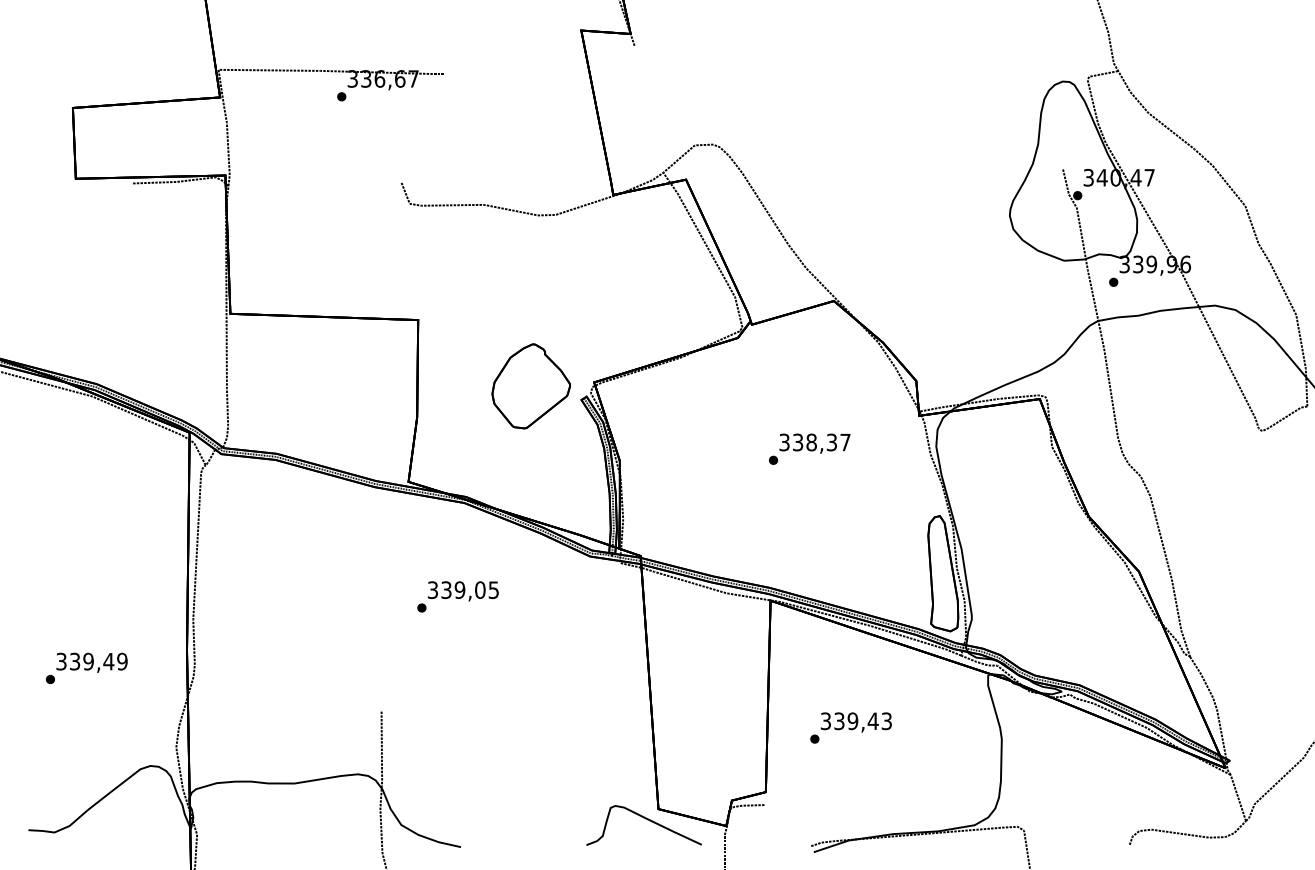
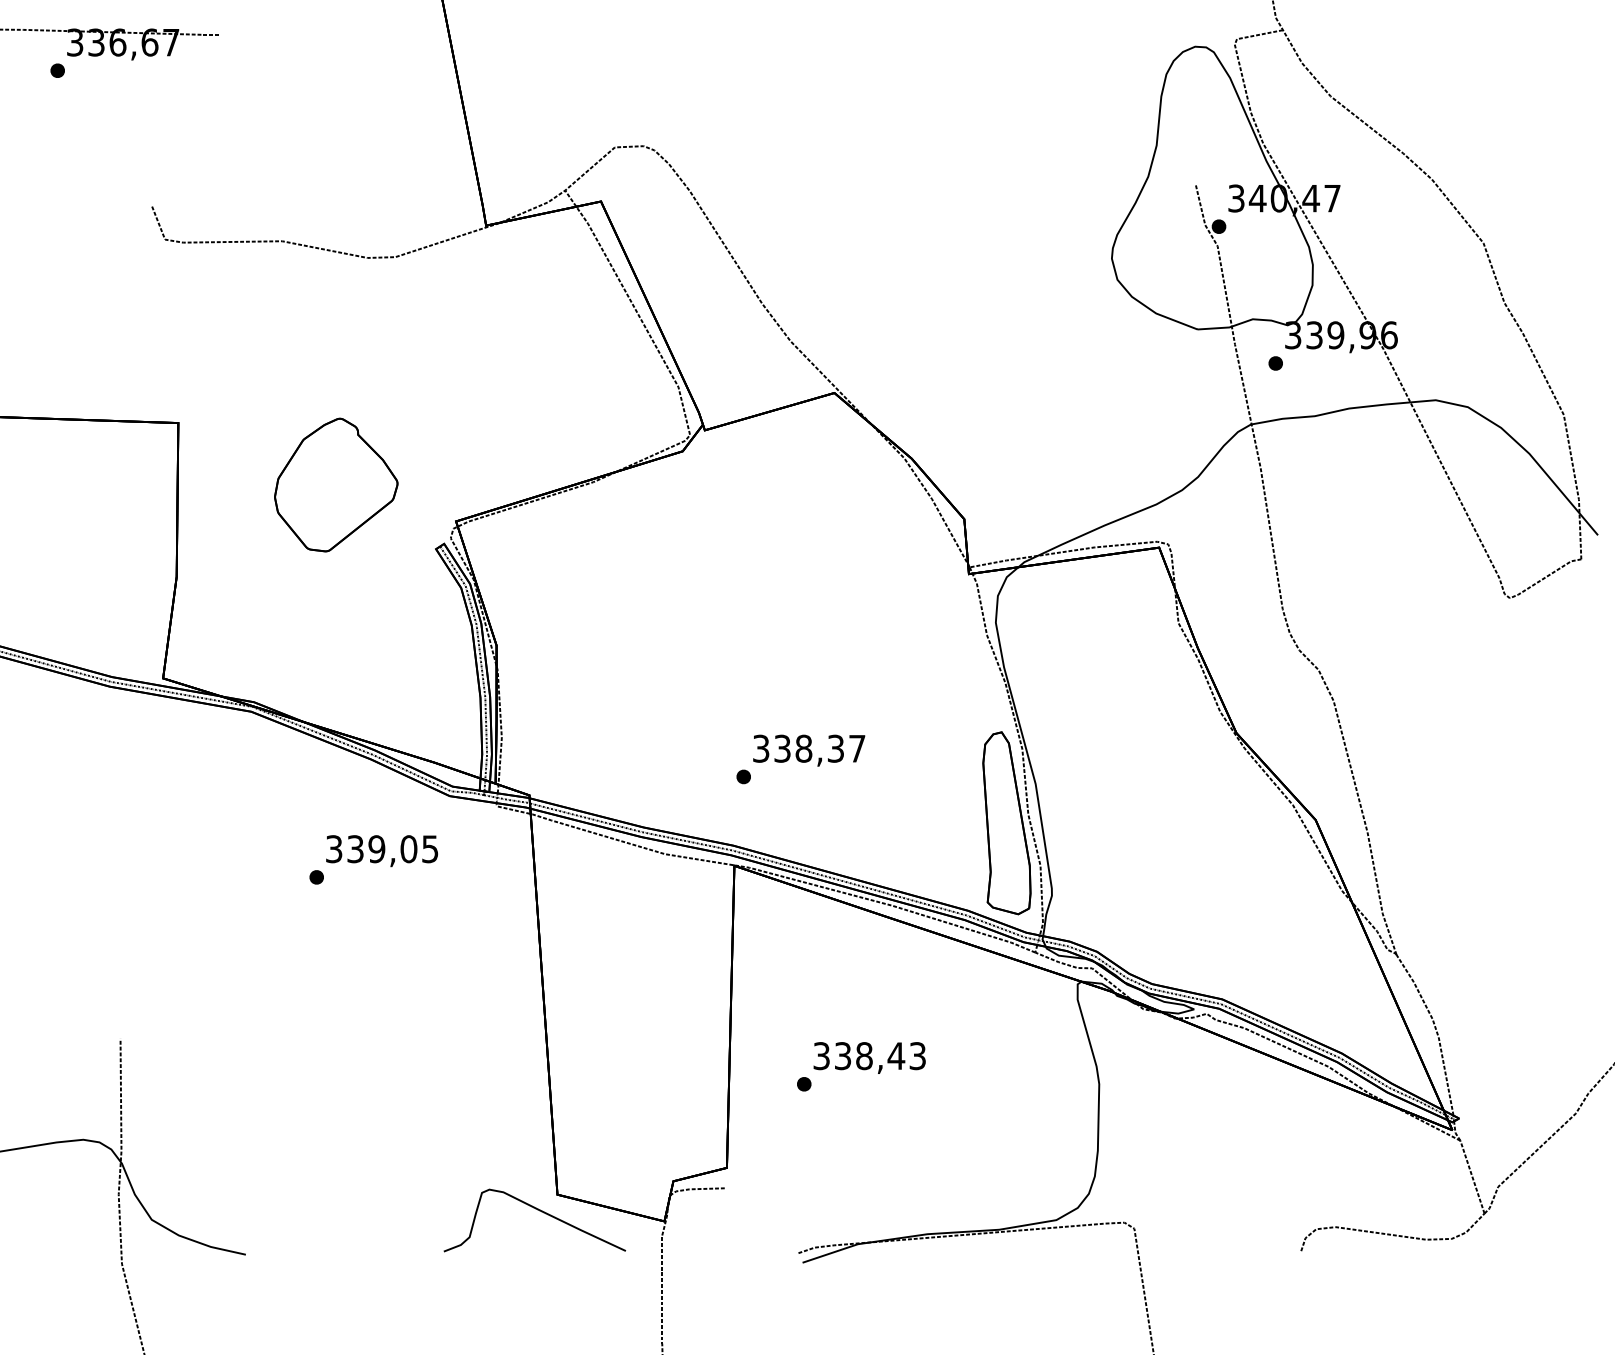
part: (530, 386) -> (335, 485), moved
text: (809, 448) -> (800, 758), moved
text: (457, 596) -> (372, 859), moved
text: (852, 721) -> (863, 1056), 339,43 -> 338,43

